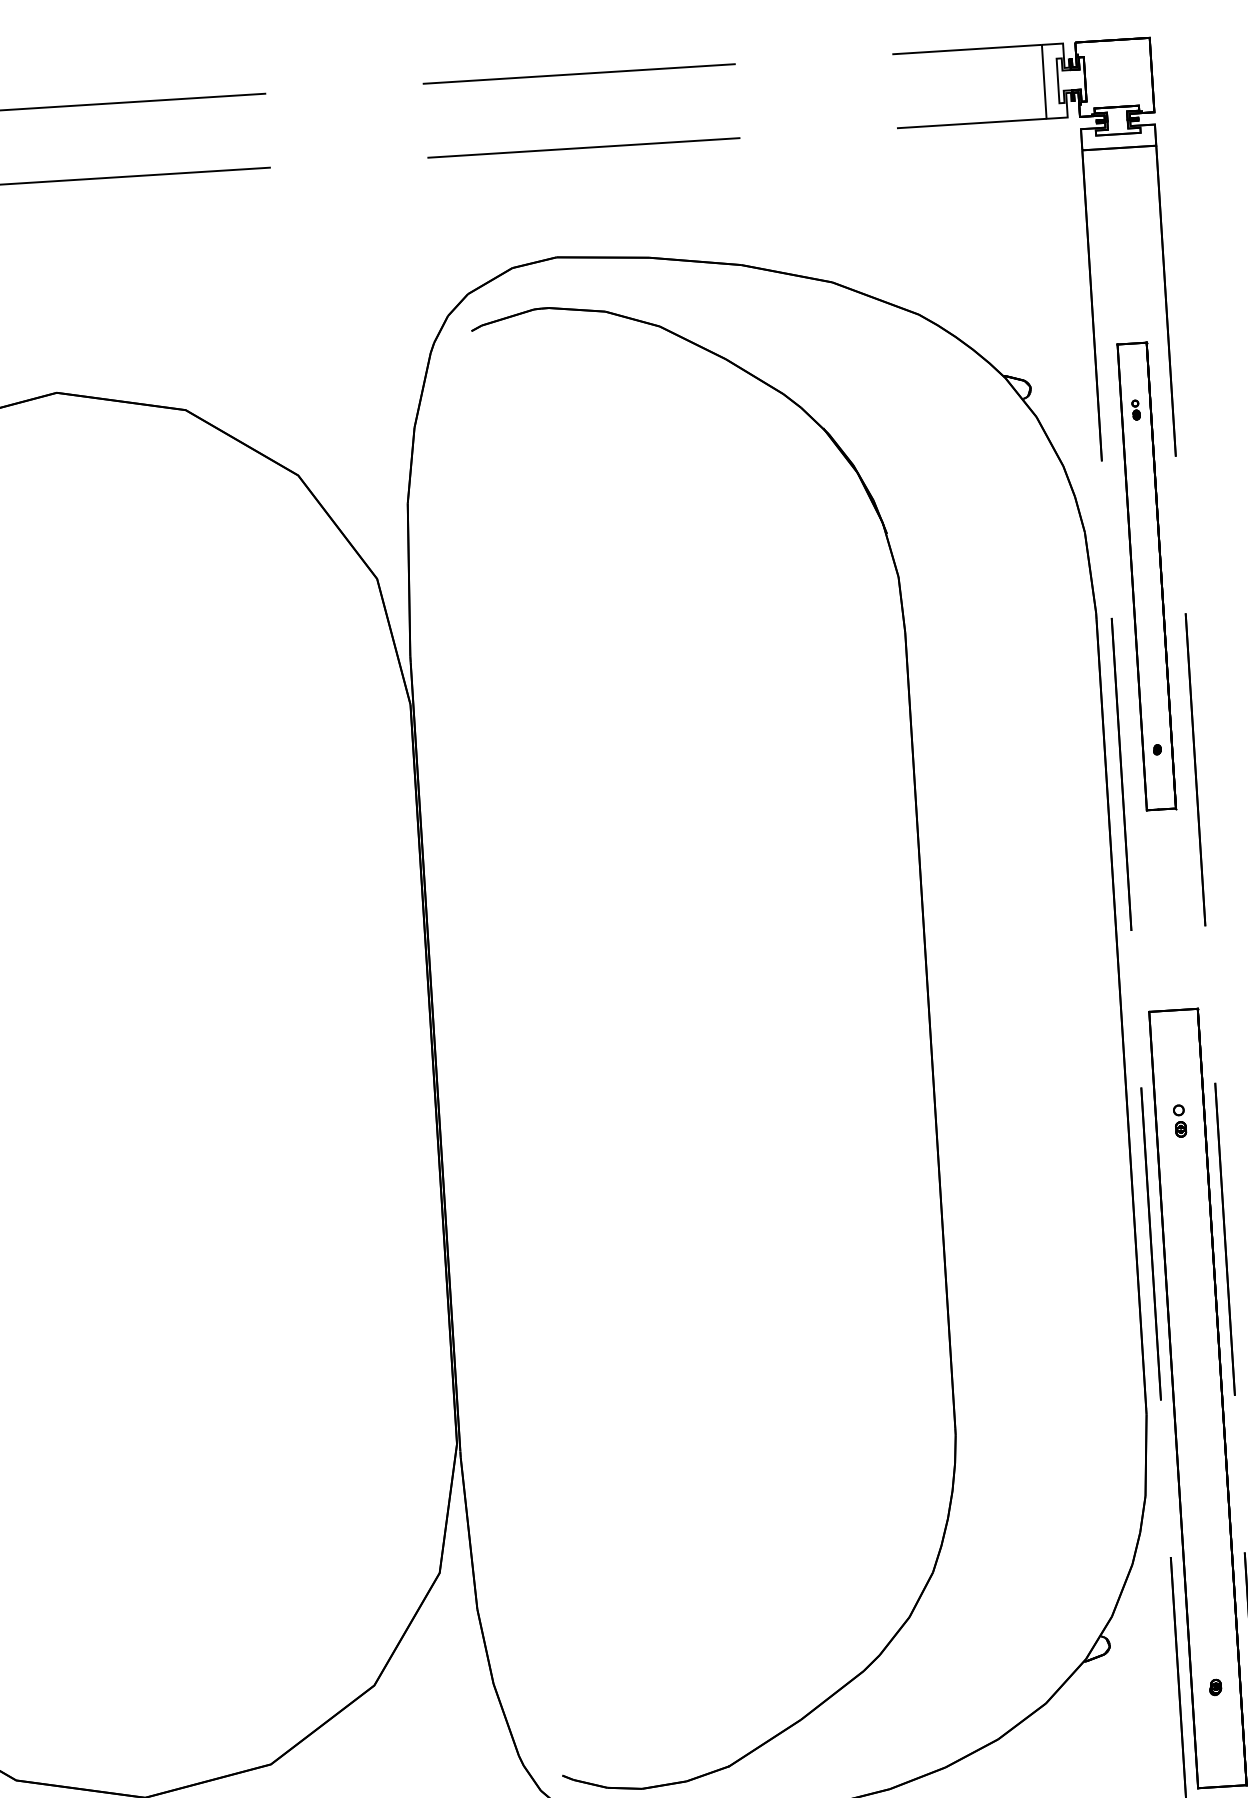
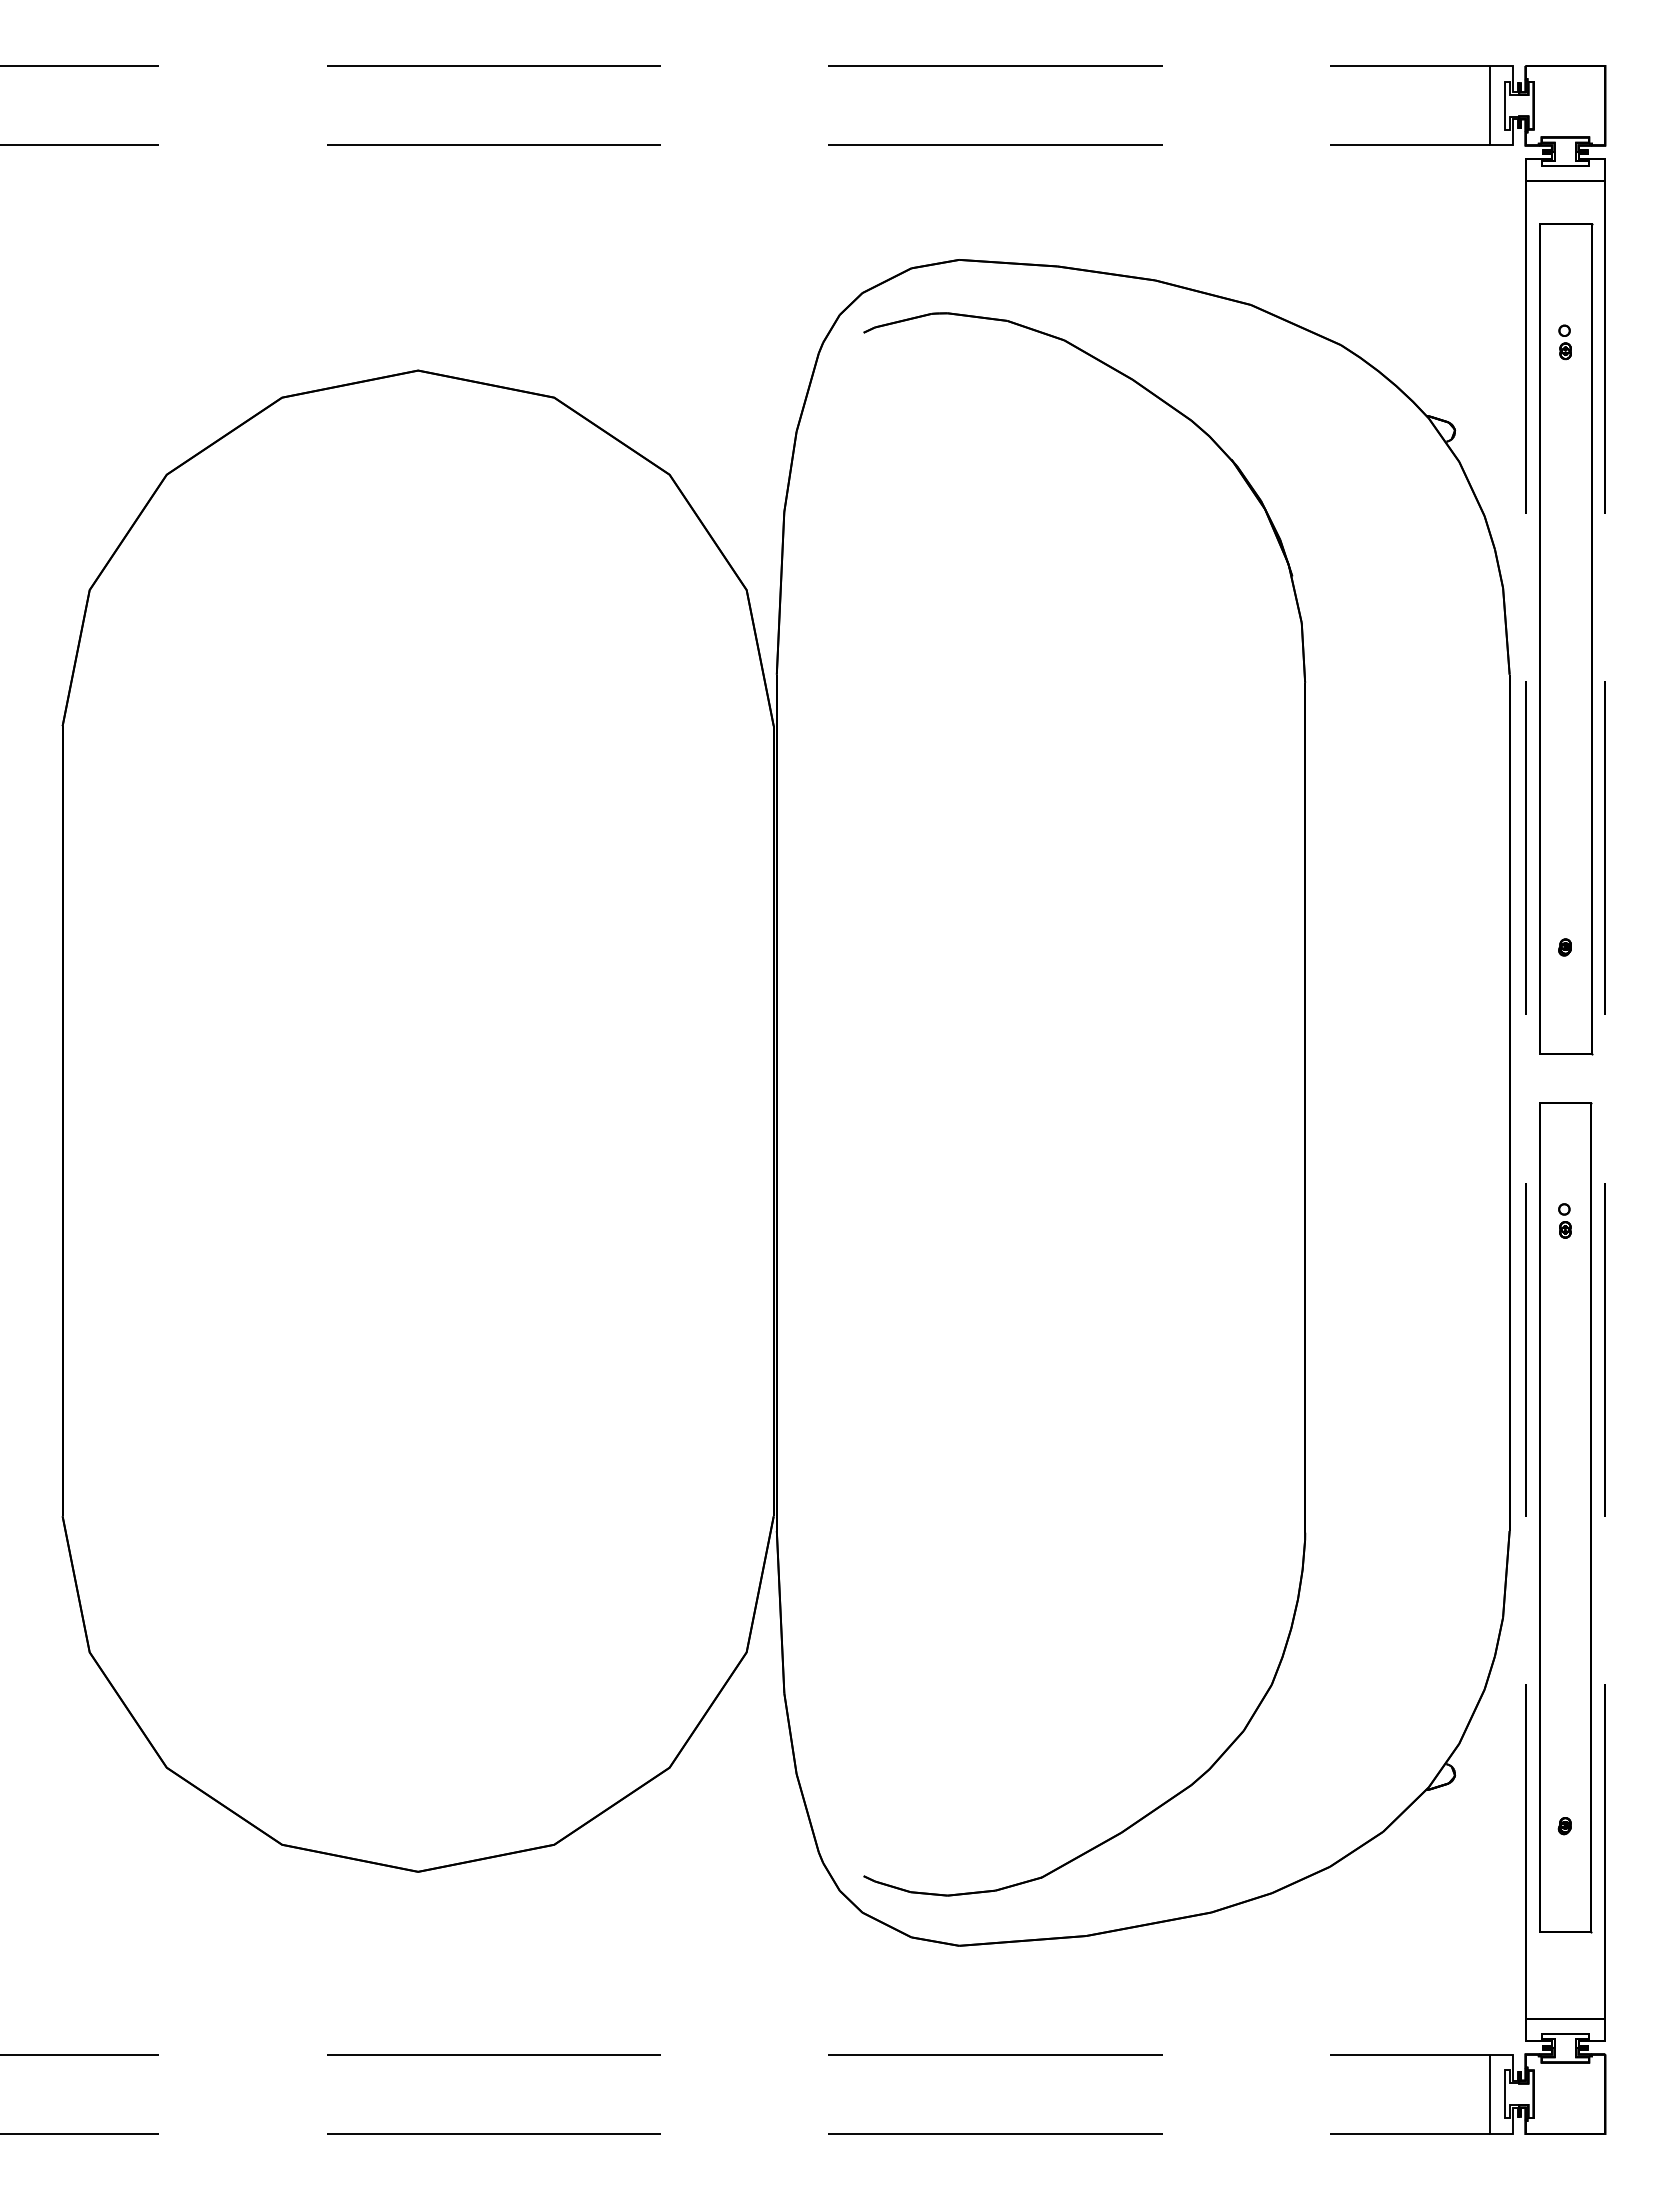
part: (1147, 576) -> (1566, 639), size x1.67

